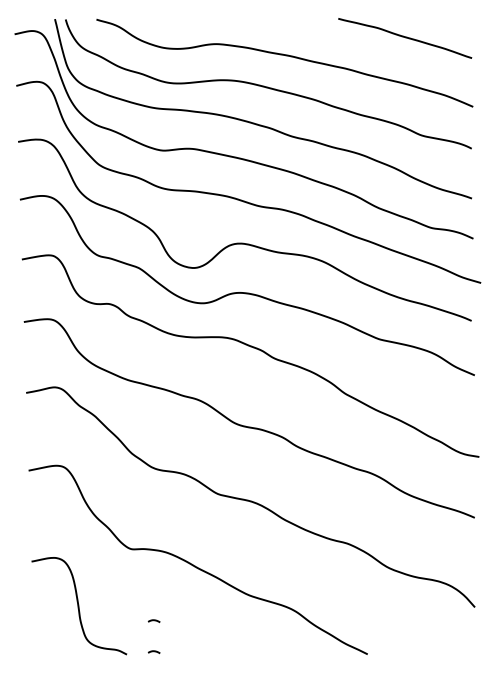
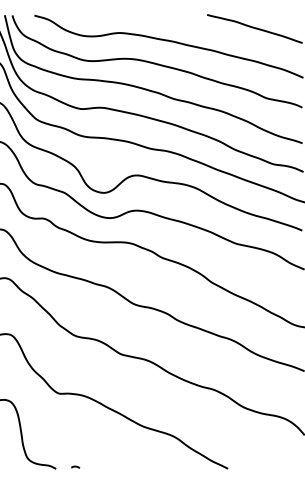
curve: (153, 620) -> (75, 444), removed

